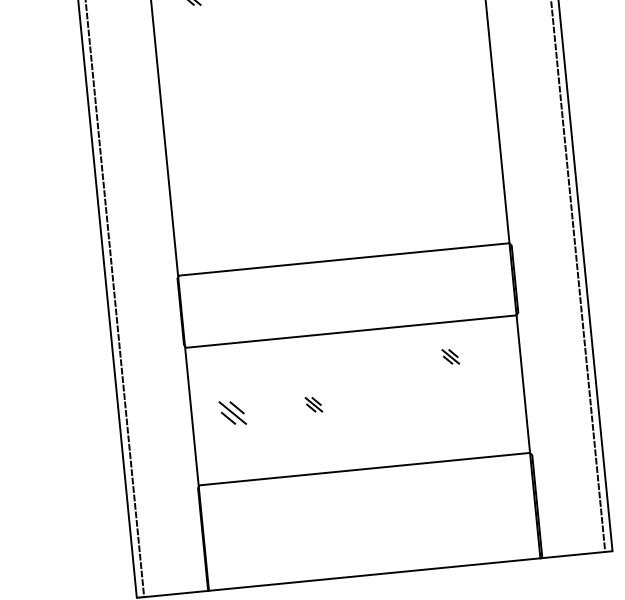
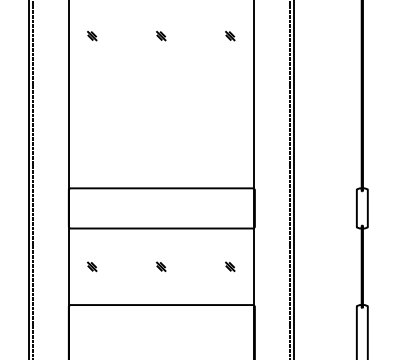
part: (451, 356) -> (230, 266), moved
part: (314, 404) -> (161, 266), moved
part: (233, 412) -> (92, 266), size x0.62

